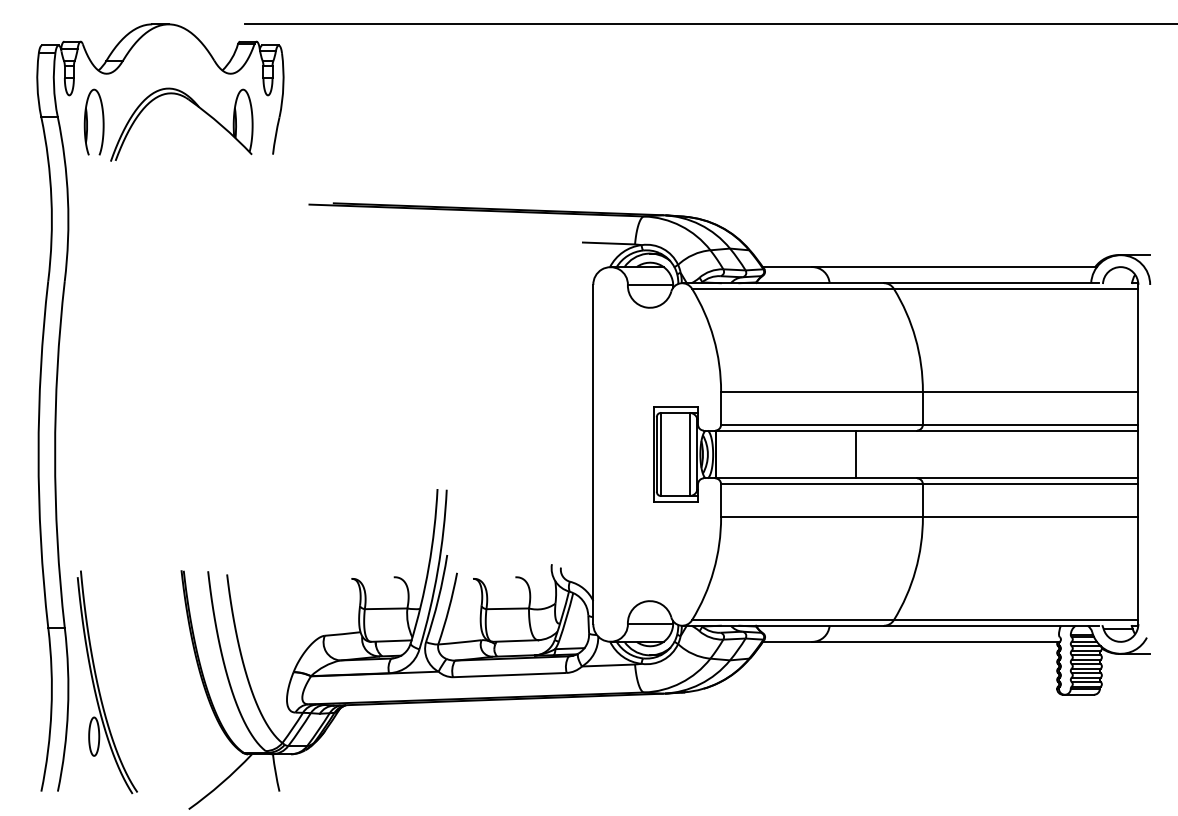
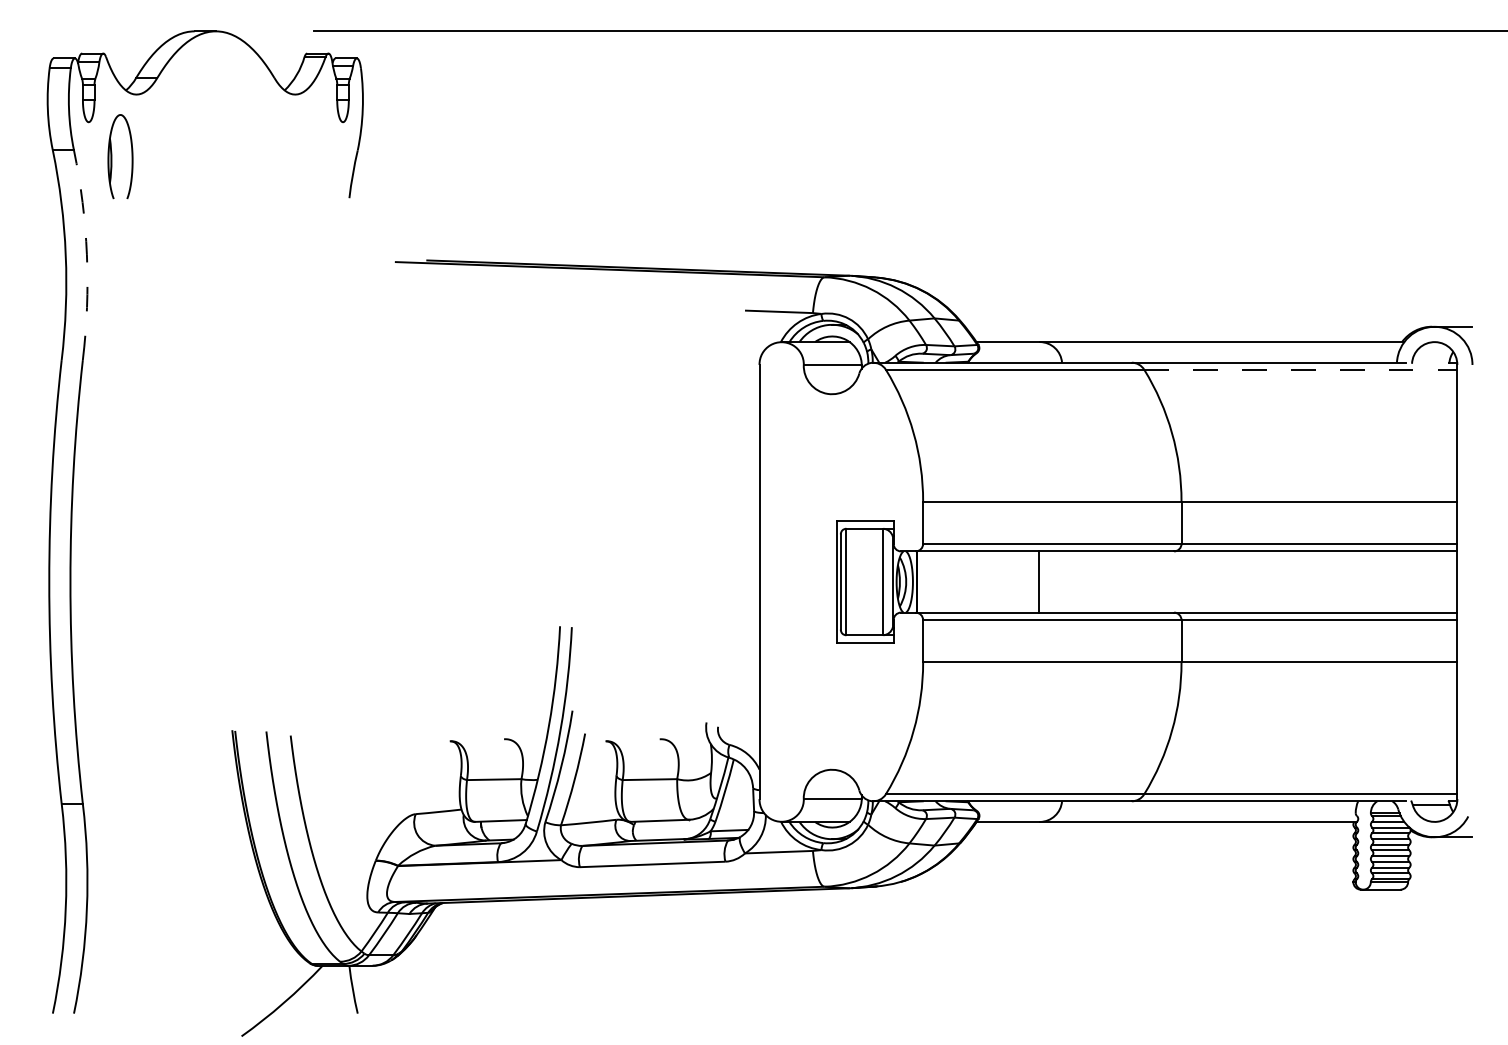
part: (193, 104) -> (247, 133), removed
arc: (67, 198) -> (86, 254), solid -> dashed
line: (1016, 288) -> (1301, 369), solid -> dashed
line: (855, 454) -> (1038, 582), moved
part: (98, 682) -> (126, 873), removed

